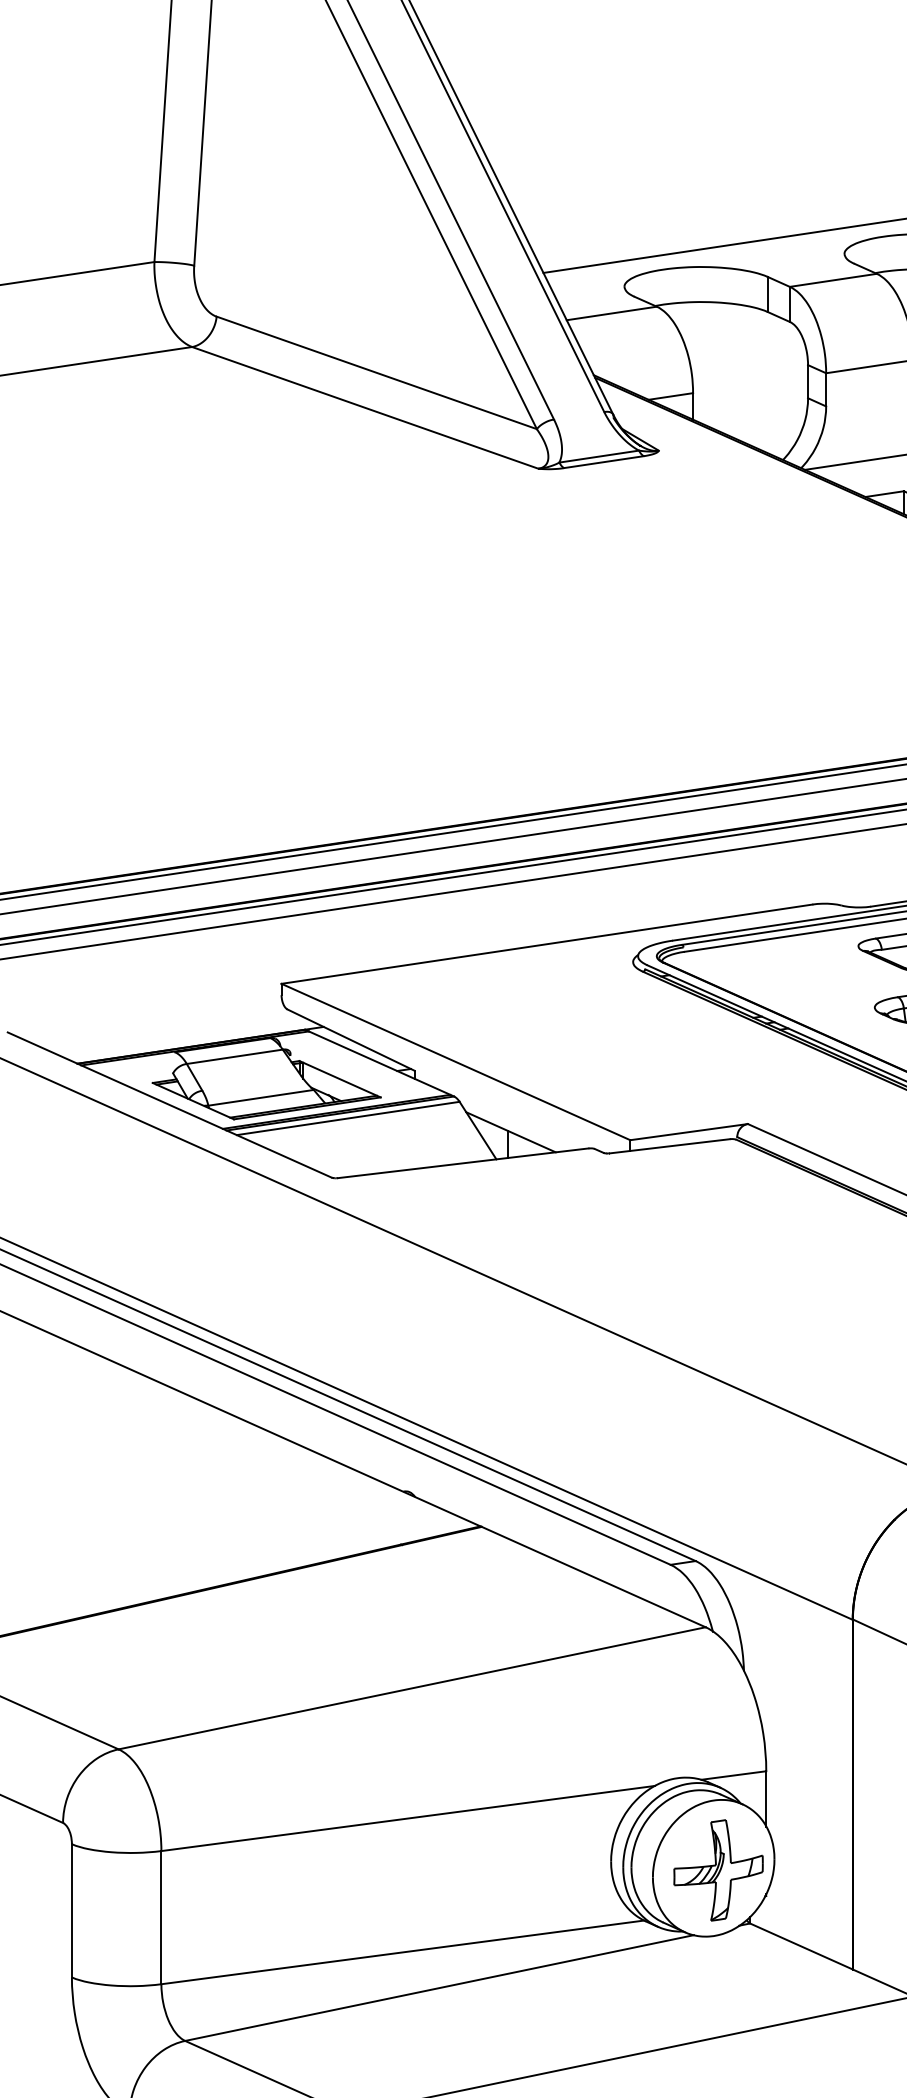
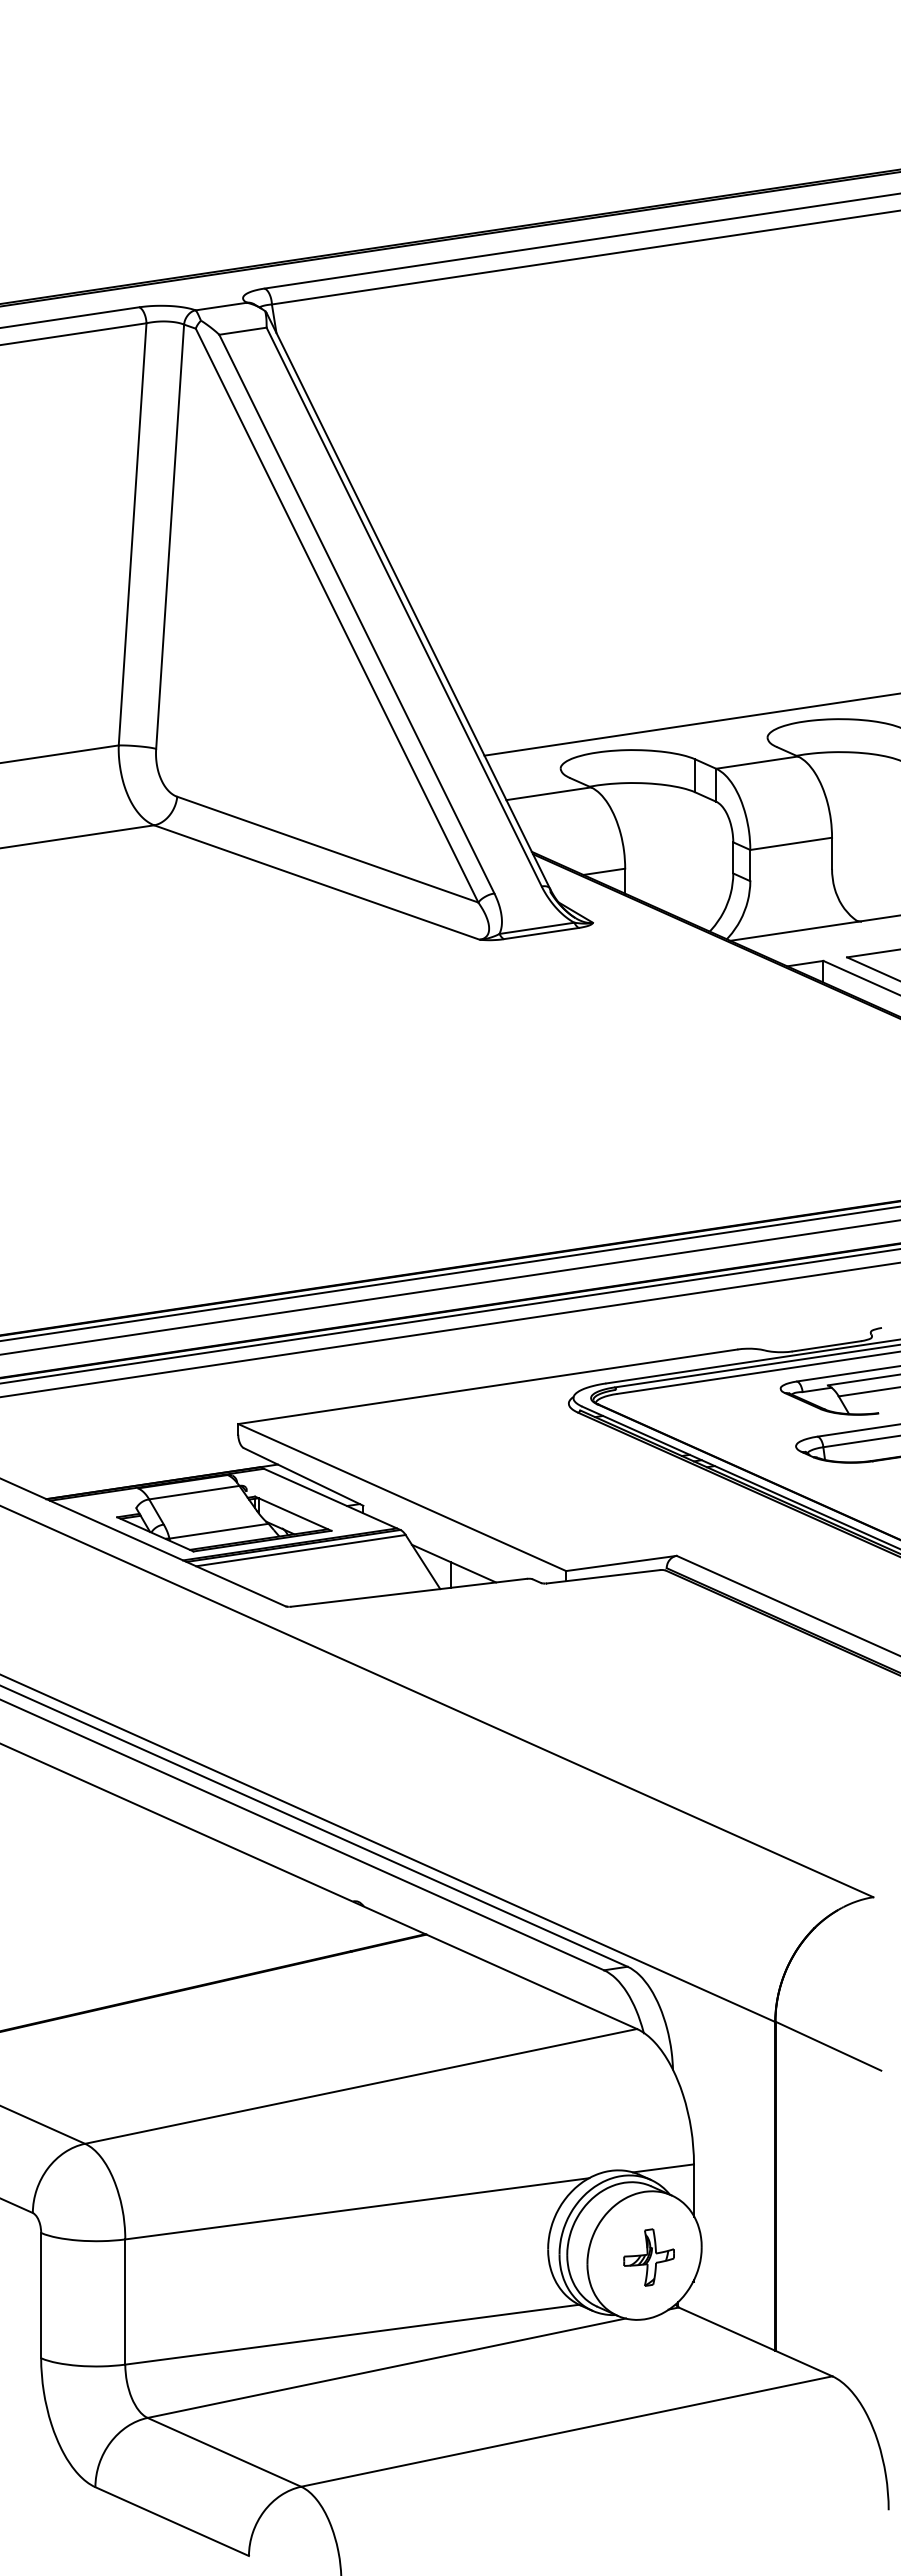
part: (717, 1870) -> (648, 2257), size x0.6

